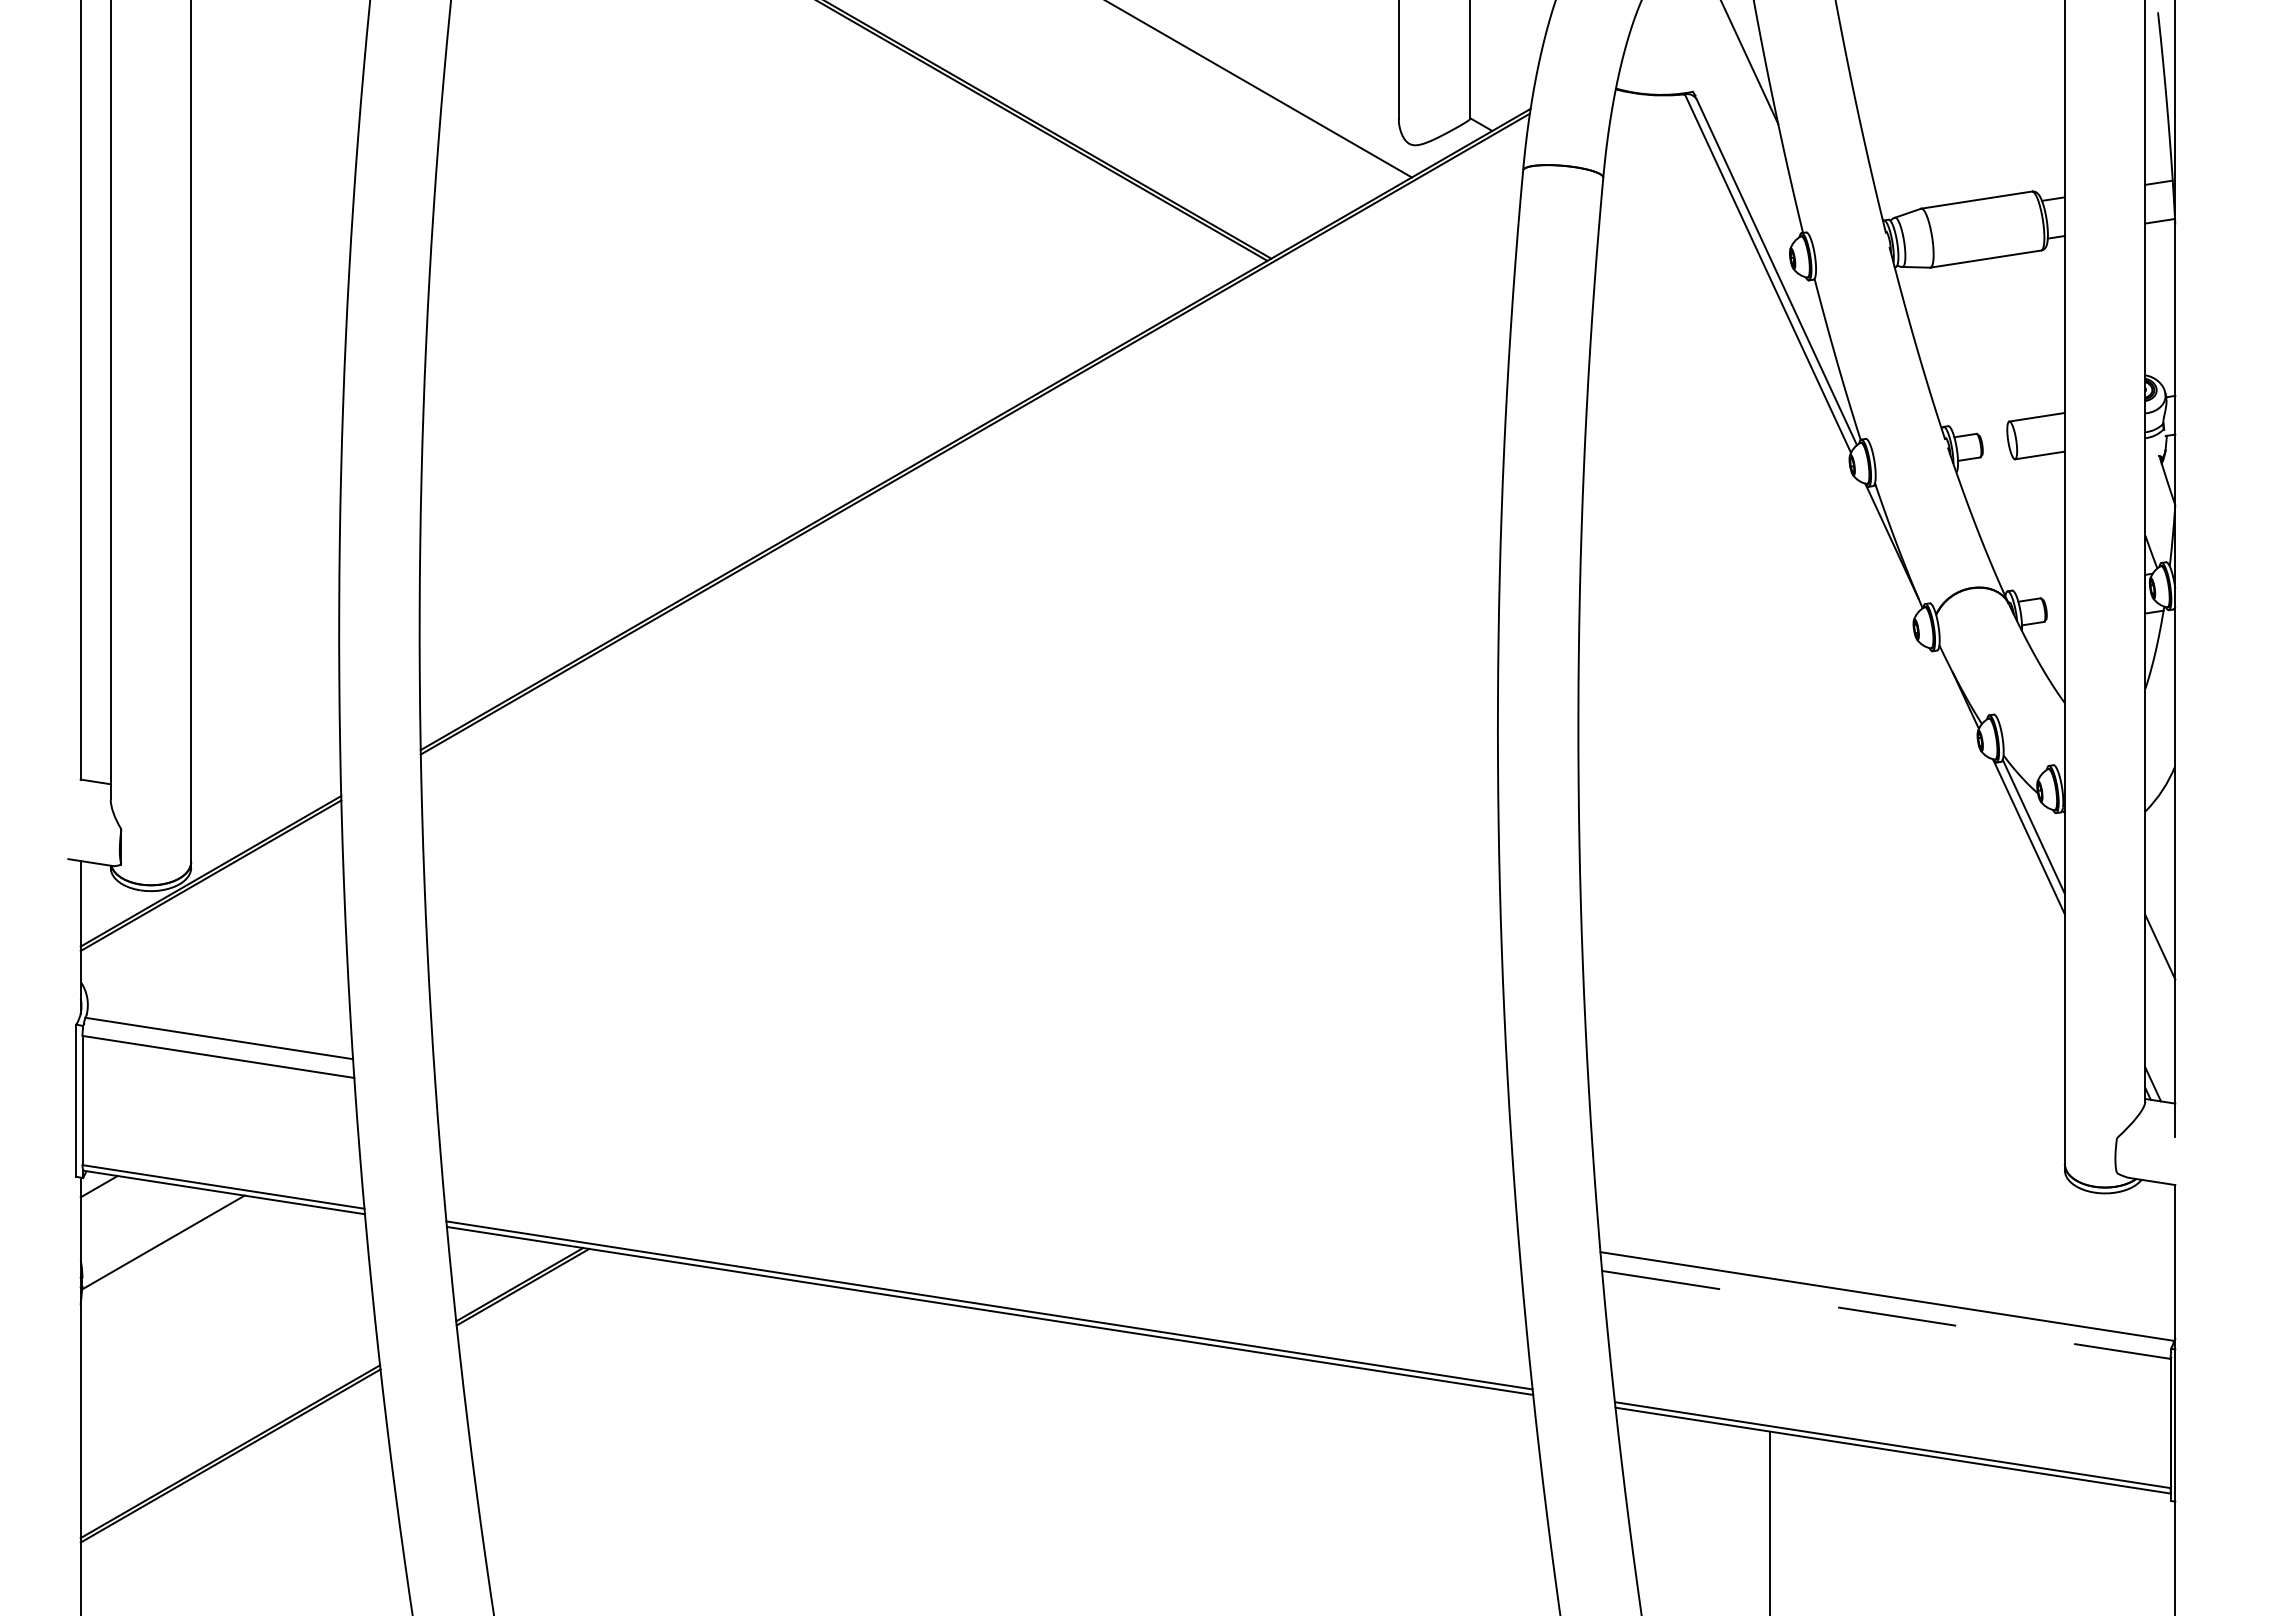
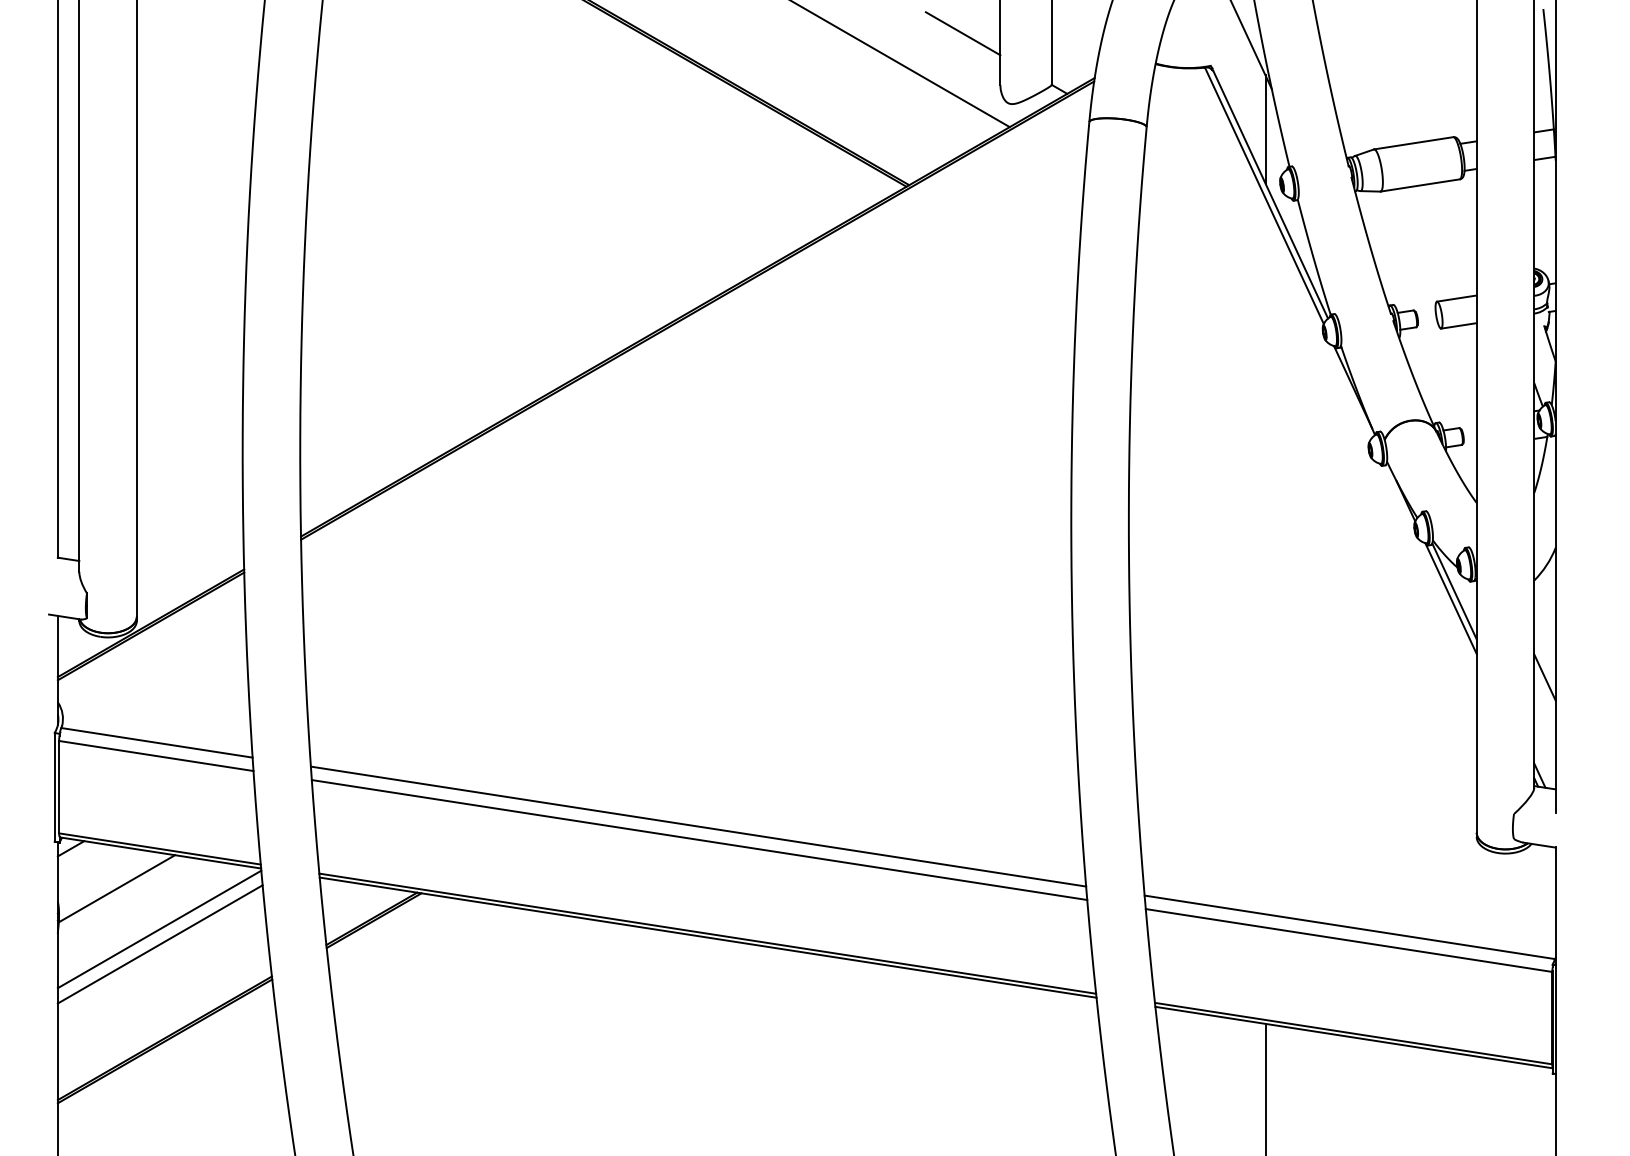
line: (1346, 46) -> (963, 33), added
line: (1769, 180) -> (1265, 129), added
line: (976, 1155) -> (698, 826), added
line: (977, 1174) -> (699, 840), added
line: (222, 1299) -> (159, 929), added
line: (1886, 1314) -> (1349, 940), dashed -> solid
line: (223, 1320) -> (159, 944), added

